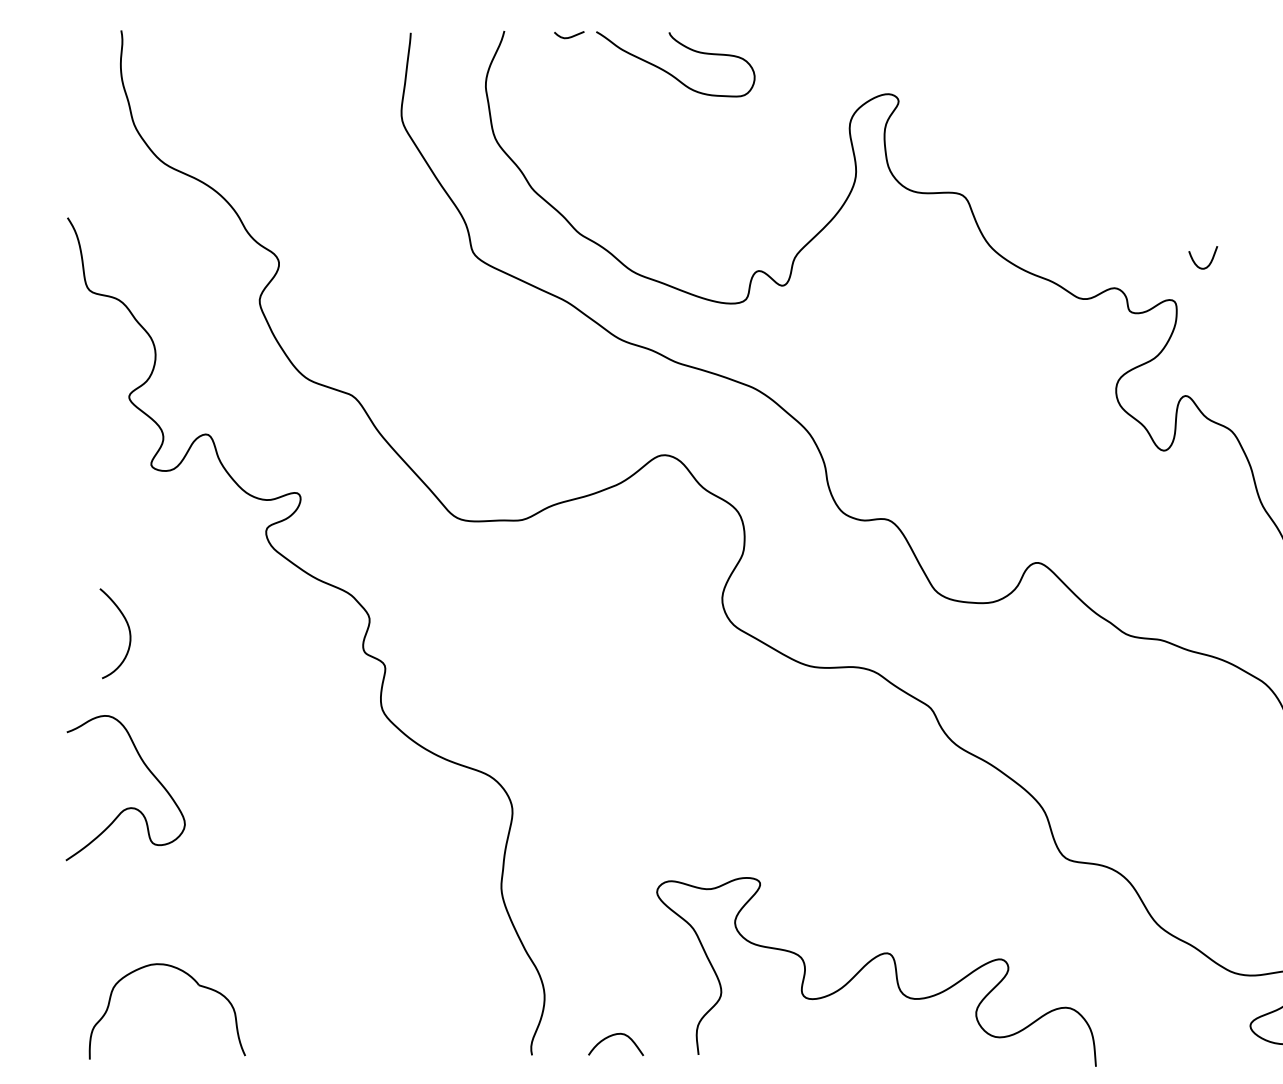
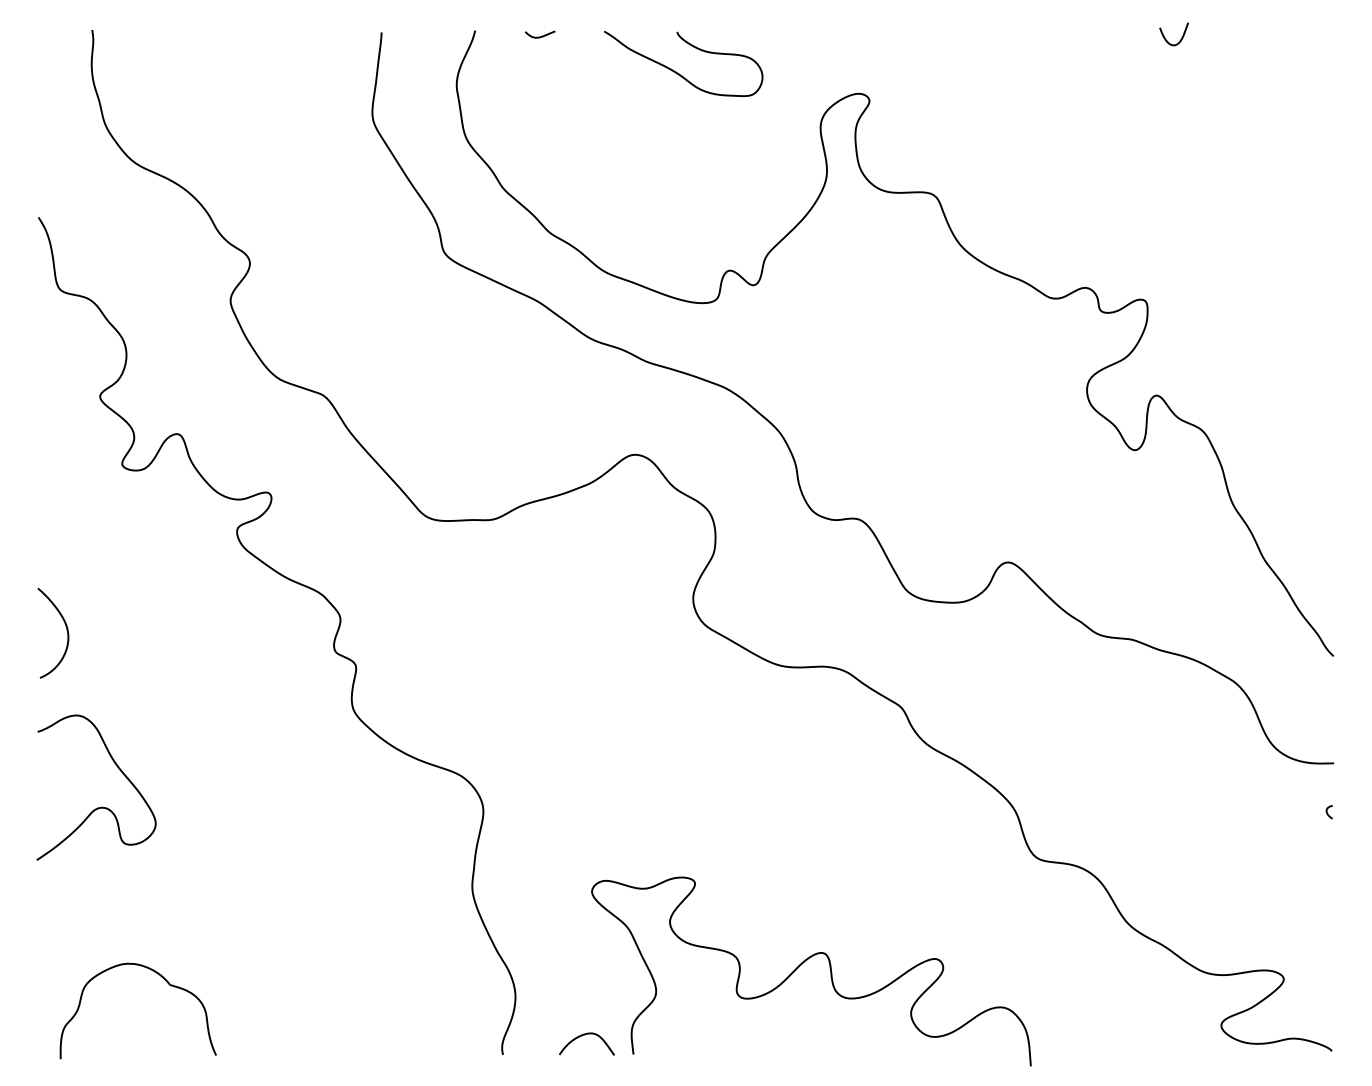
curve: (668, 71) -> (676, 71), moved
curve: (1196, 263) -> (1167, 40), moved
curve: (128, 630) -> (66, 630), moved
curve: (868, 963) -> (803, 963), moved

